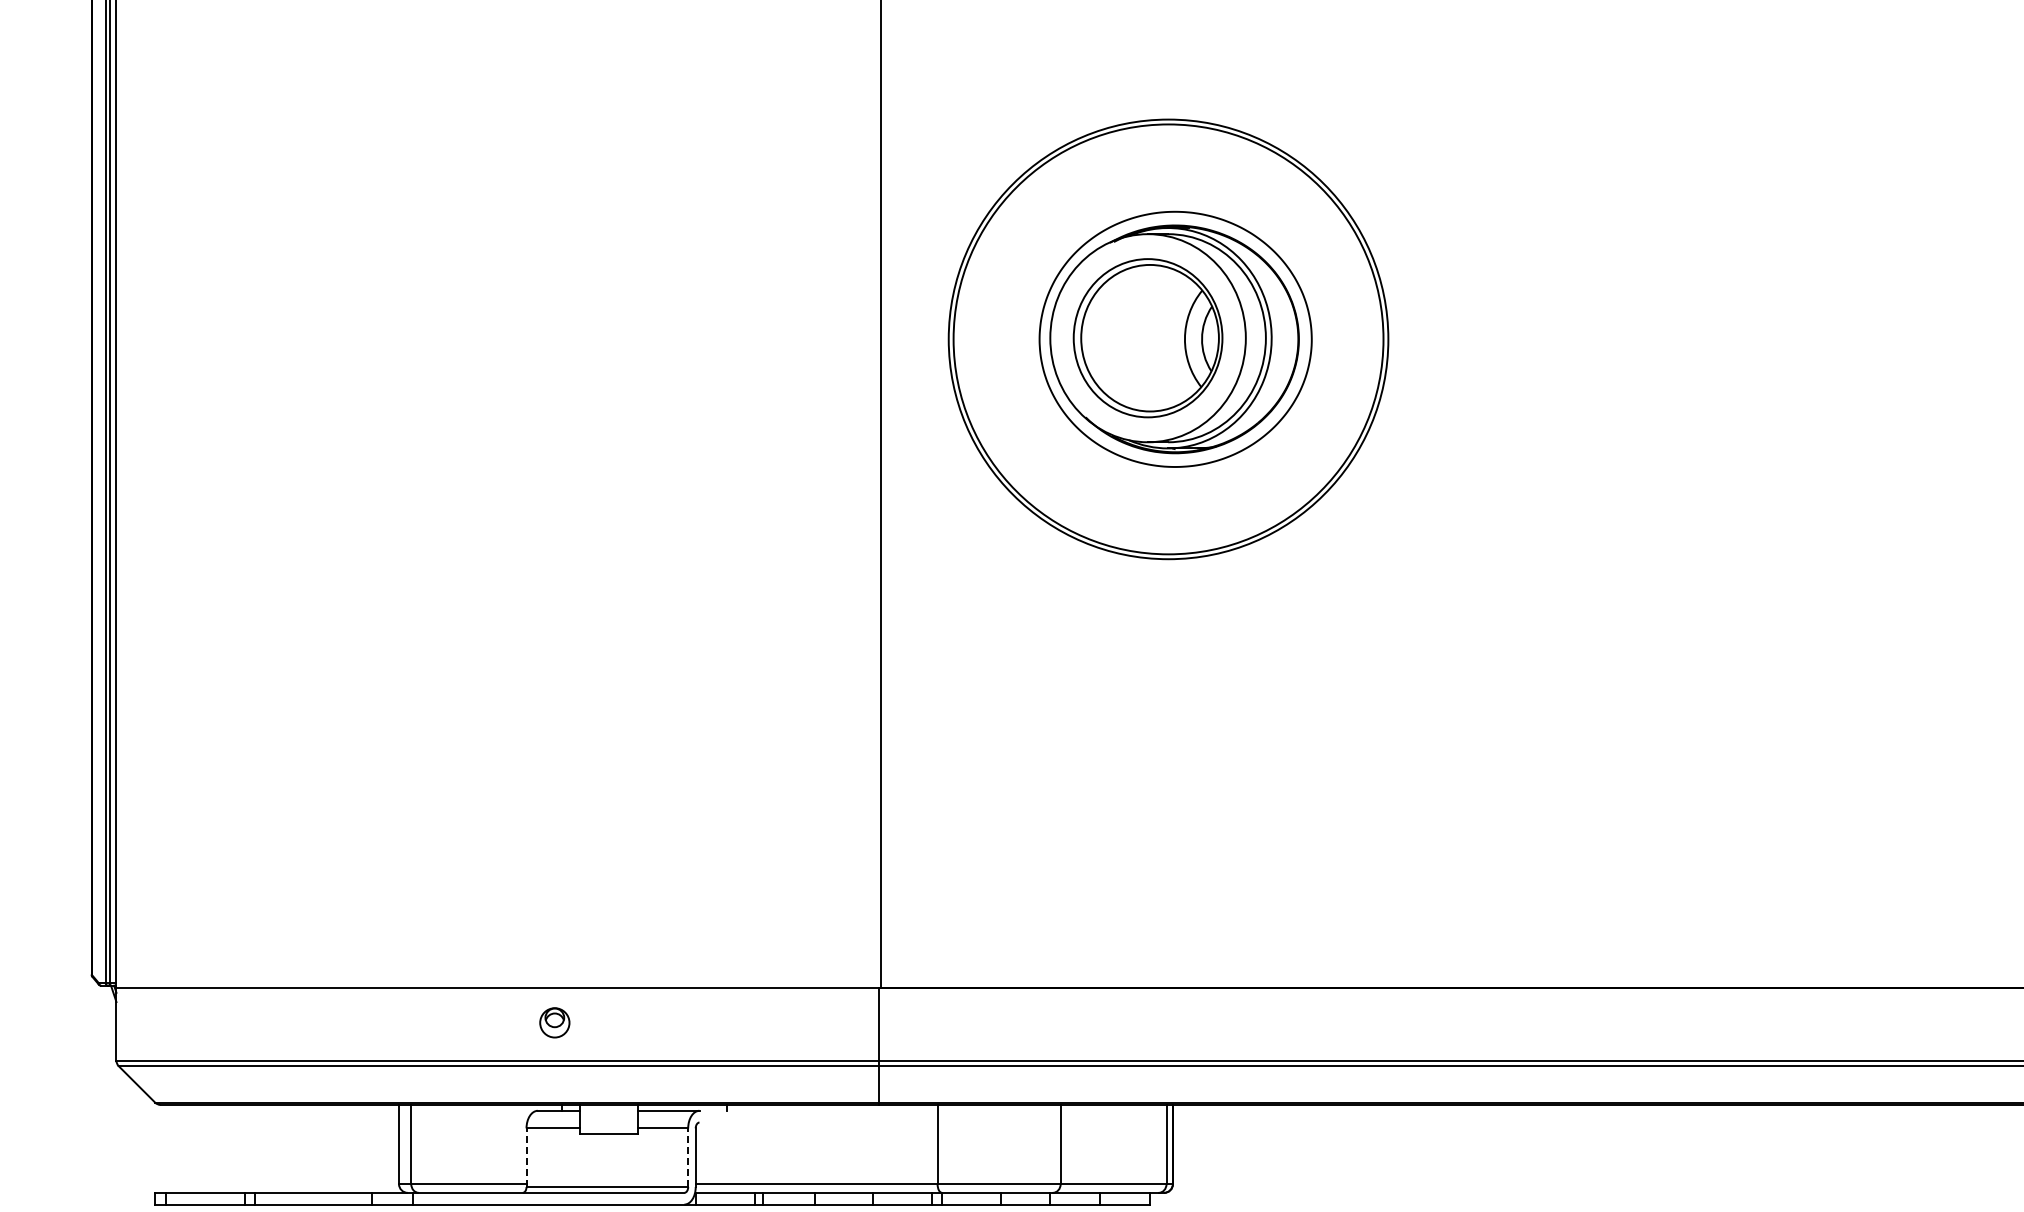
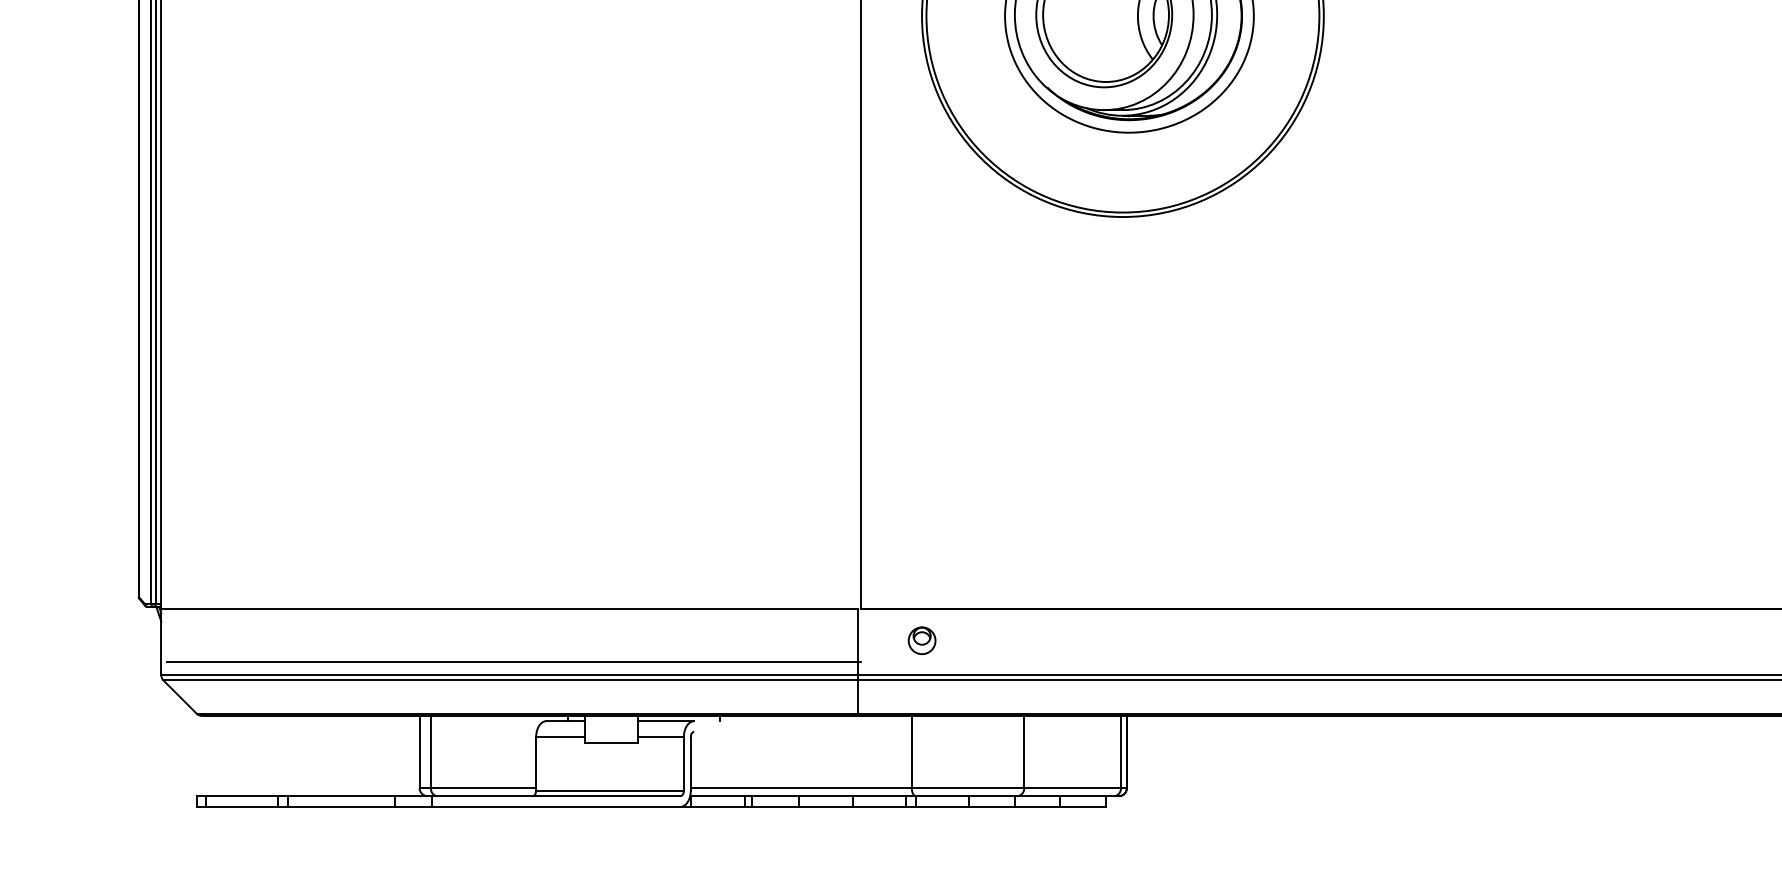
part: (554, 1022) -> (921, 640), moved
line: (501, 1046) -> (513, 662), added
line: (526, 1157) -> (536, 763), dashed -> solid
line: (688, 1157) -> (684, 763), dashed -> solid

